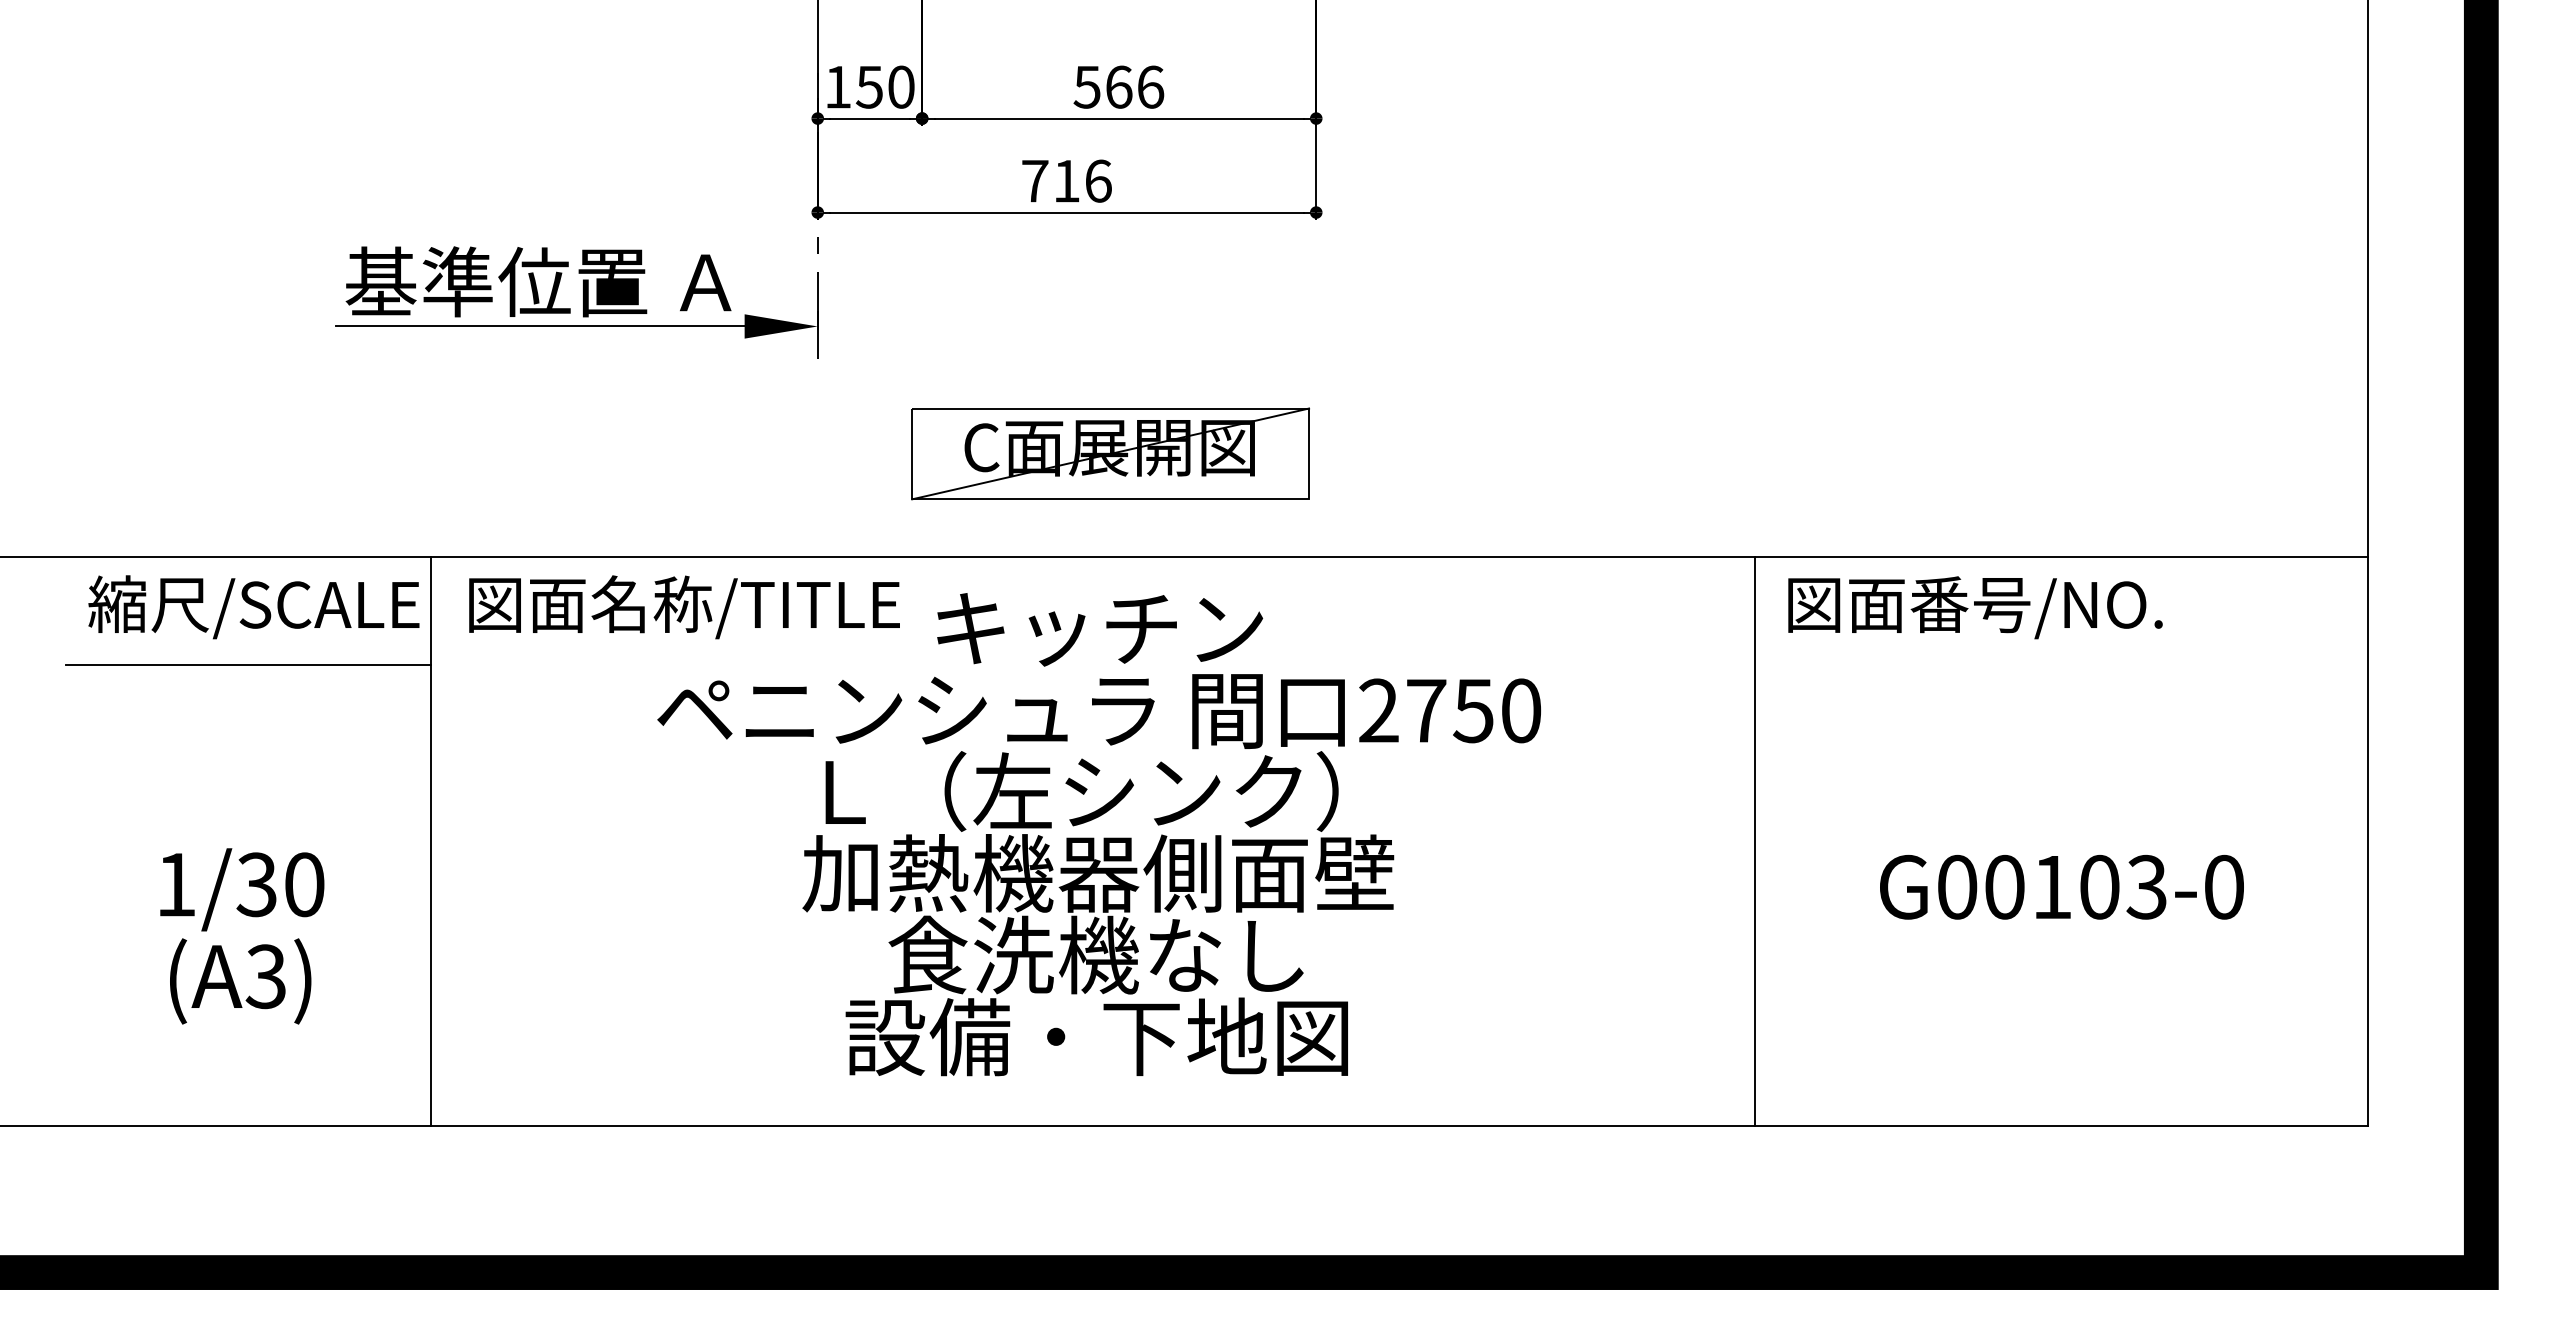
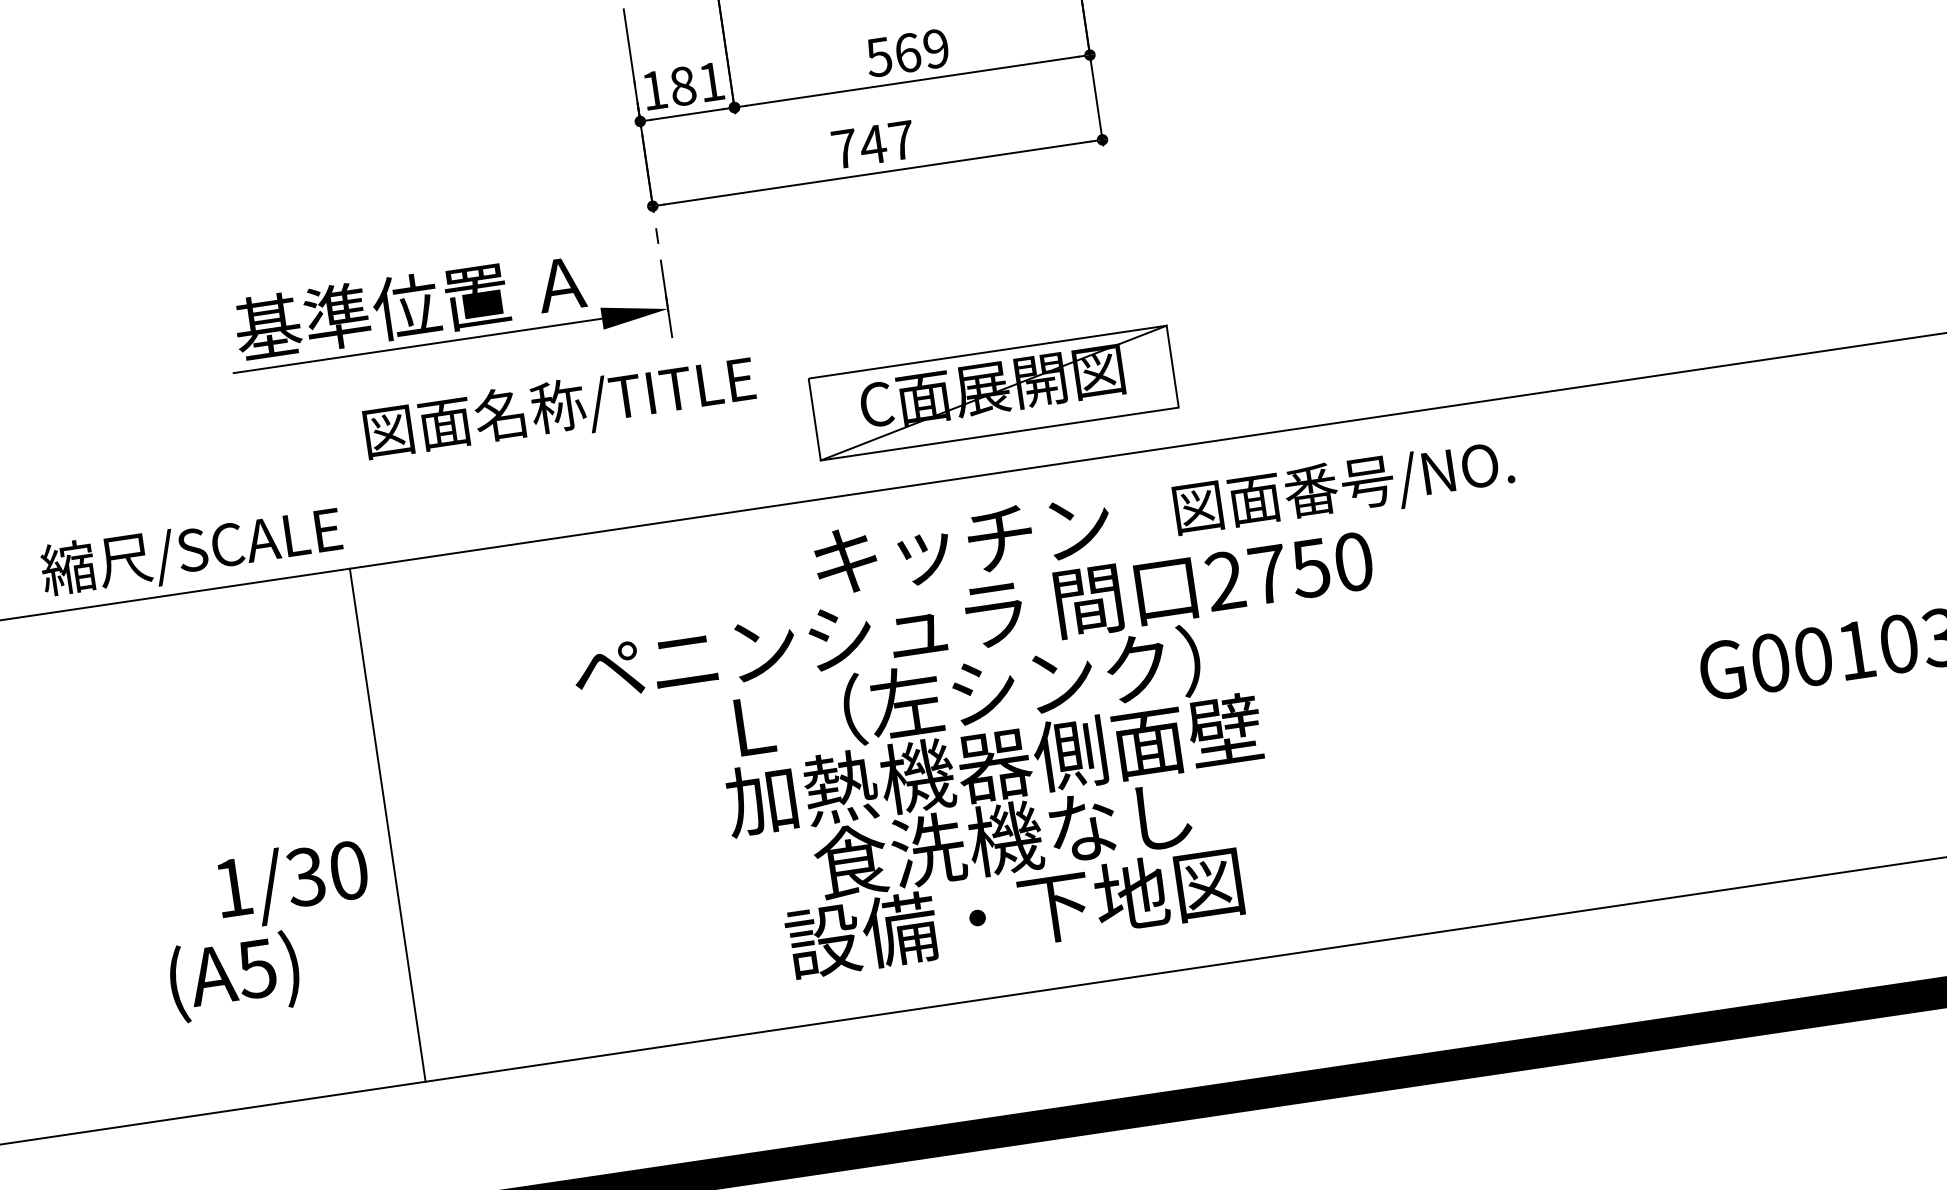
text: (884, 86) -> (696, 83), 150 -> 181
text: (1150, 86) -> (936, 48), 566 -> 569
text: (1081, 180) -> (886, 142), 716 -> 747
part: (1110, 453) -> (993, 392), moved
text: (253, 607) -> (191, 552), moved
text: (684, 607) -> (559, 408), moved
text: (1975, 607) -> (1344, 488), moved
line: (248, 664) -> (199, 689), removed
line: (1755, 841) -> (1582, 648), removed
text: (242, 889) -> (293, 883), moved
text: (265, 976) -> (256, 968), (A3) -> (A5)

